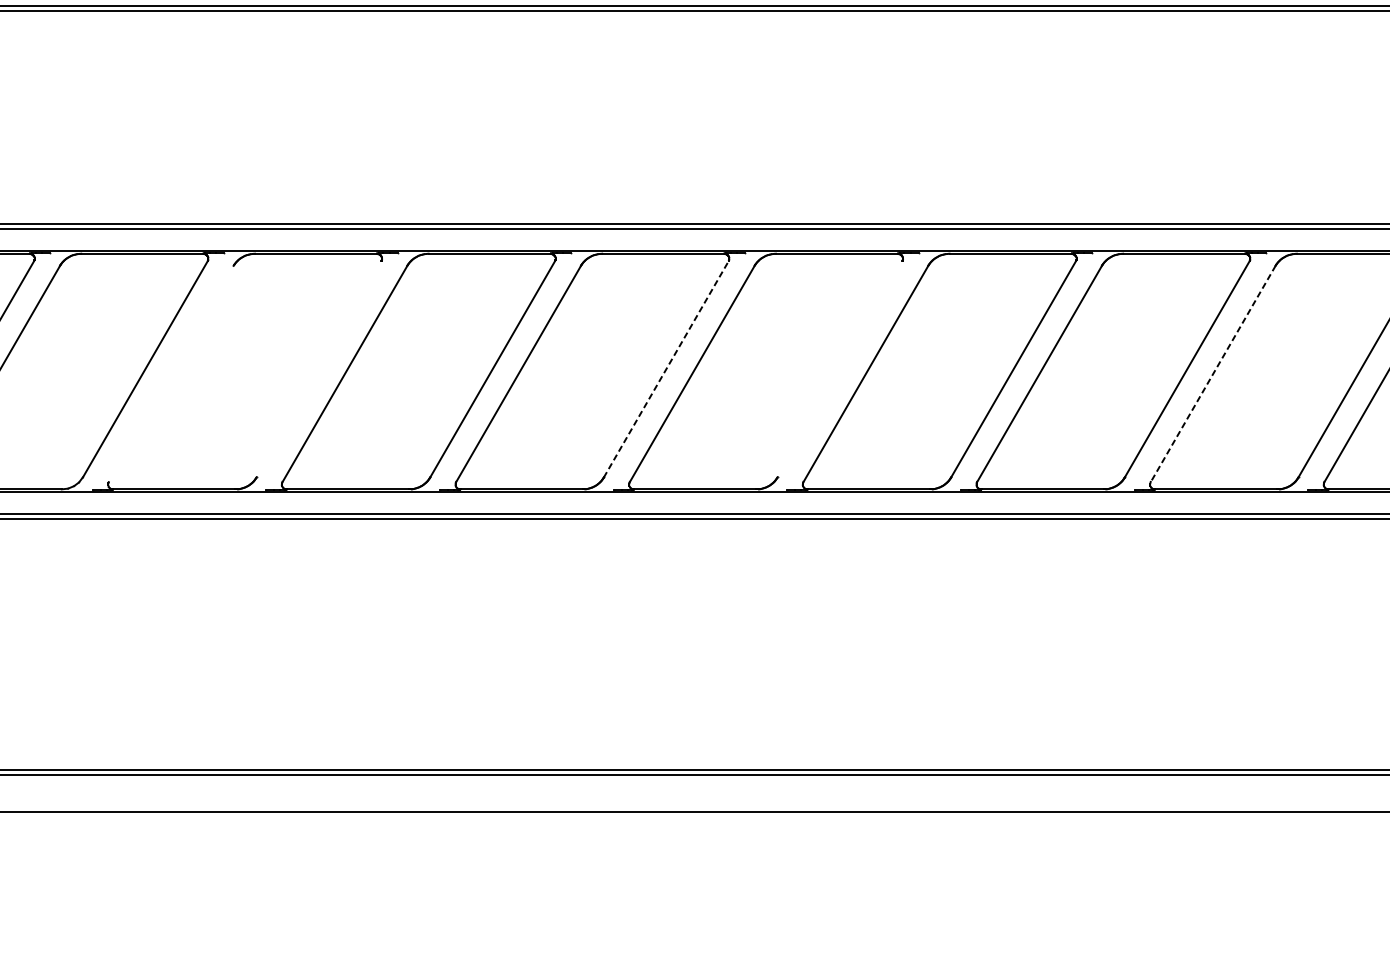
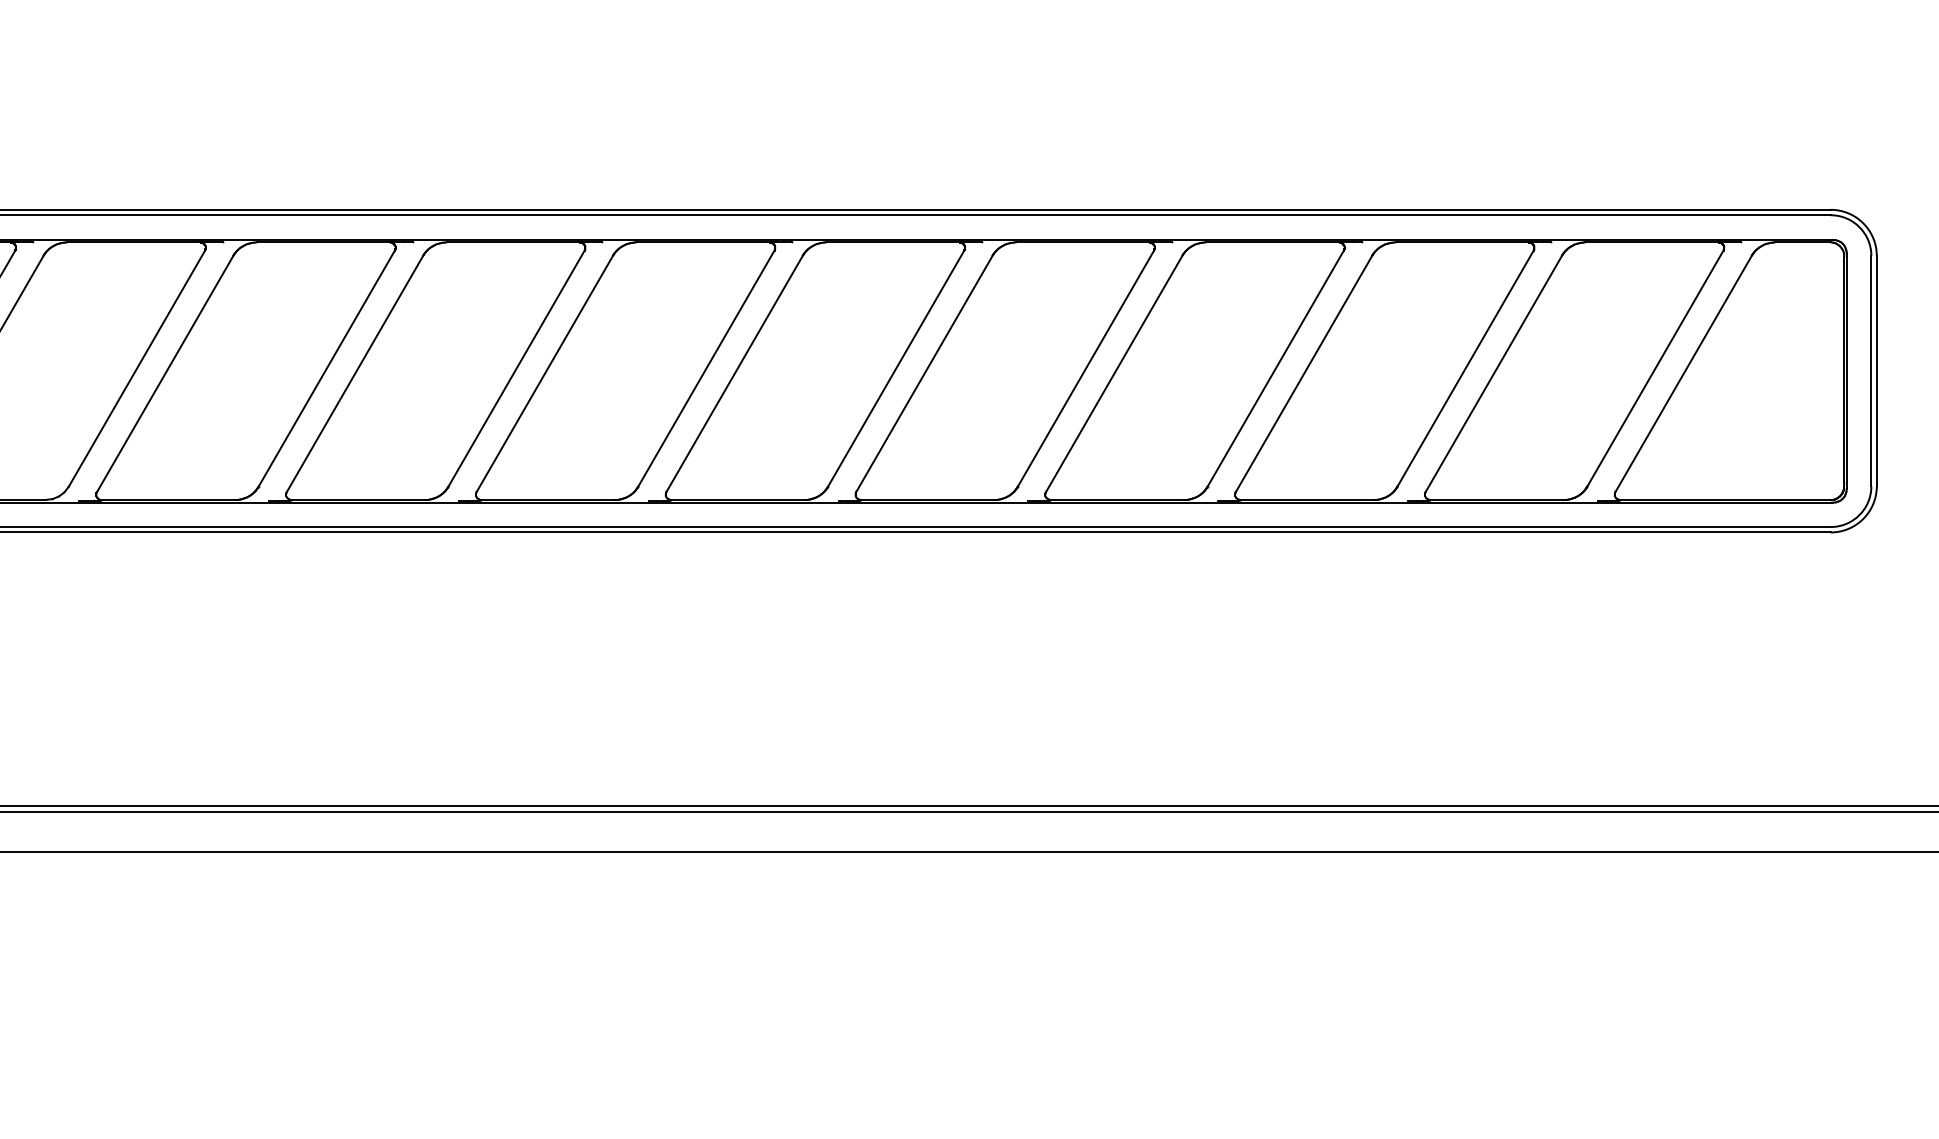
line: (318, 369) -> (326, 368), added
line: (666, 369) -> (706, 368), dashed -> solid
line: (839, 369) -> (895, 368), added
line: (170, 373) -> (164, 373), added
line: (1213, 373) -> (1304, 373), dashed -> solid

